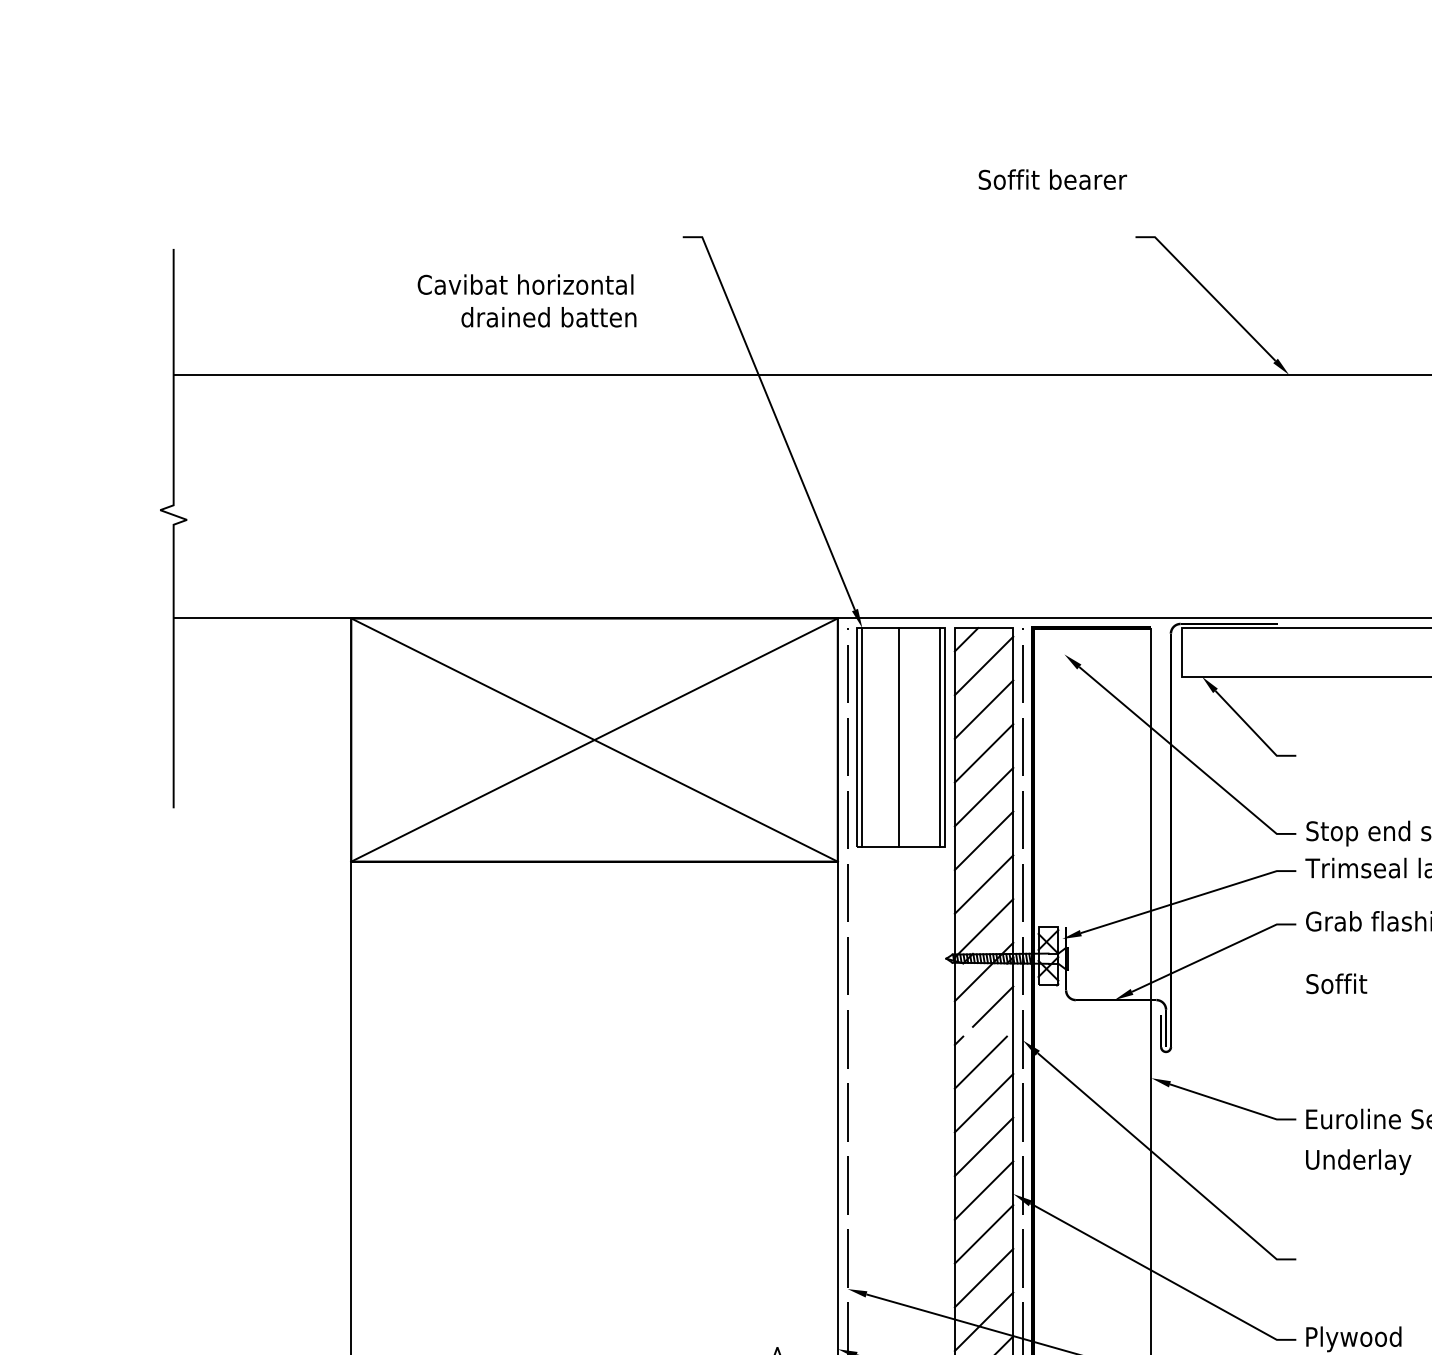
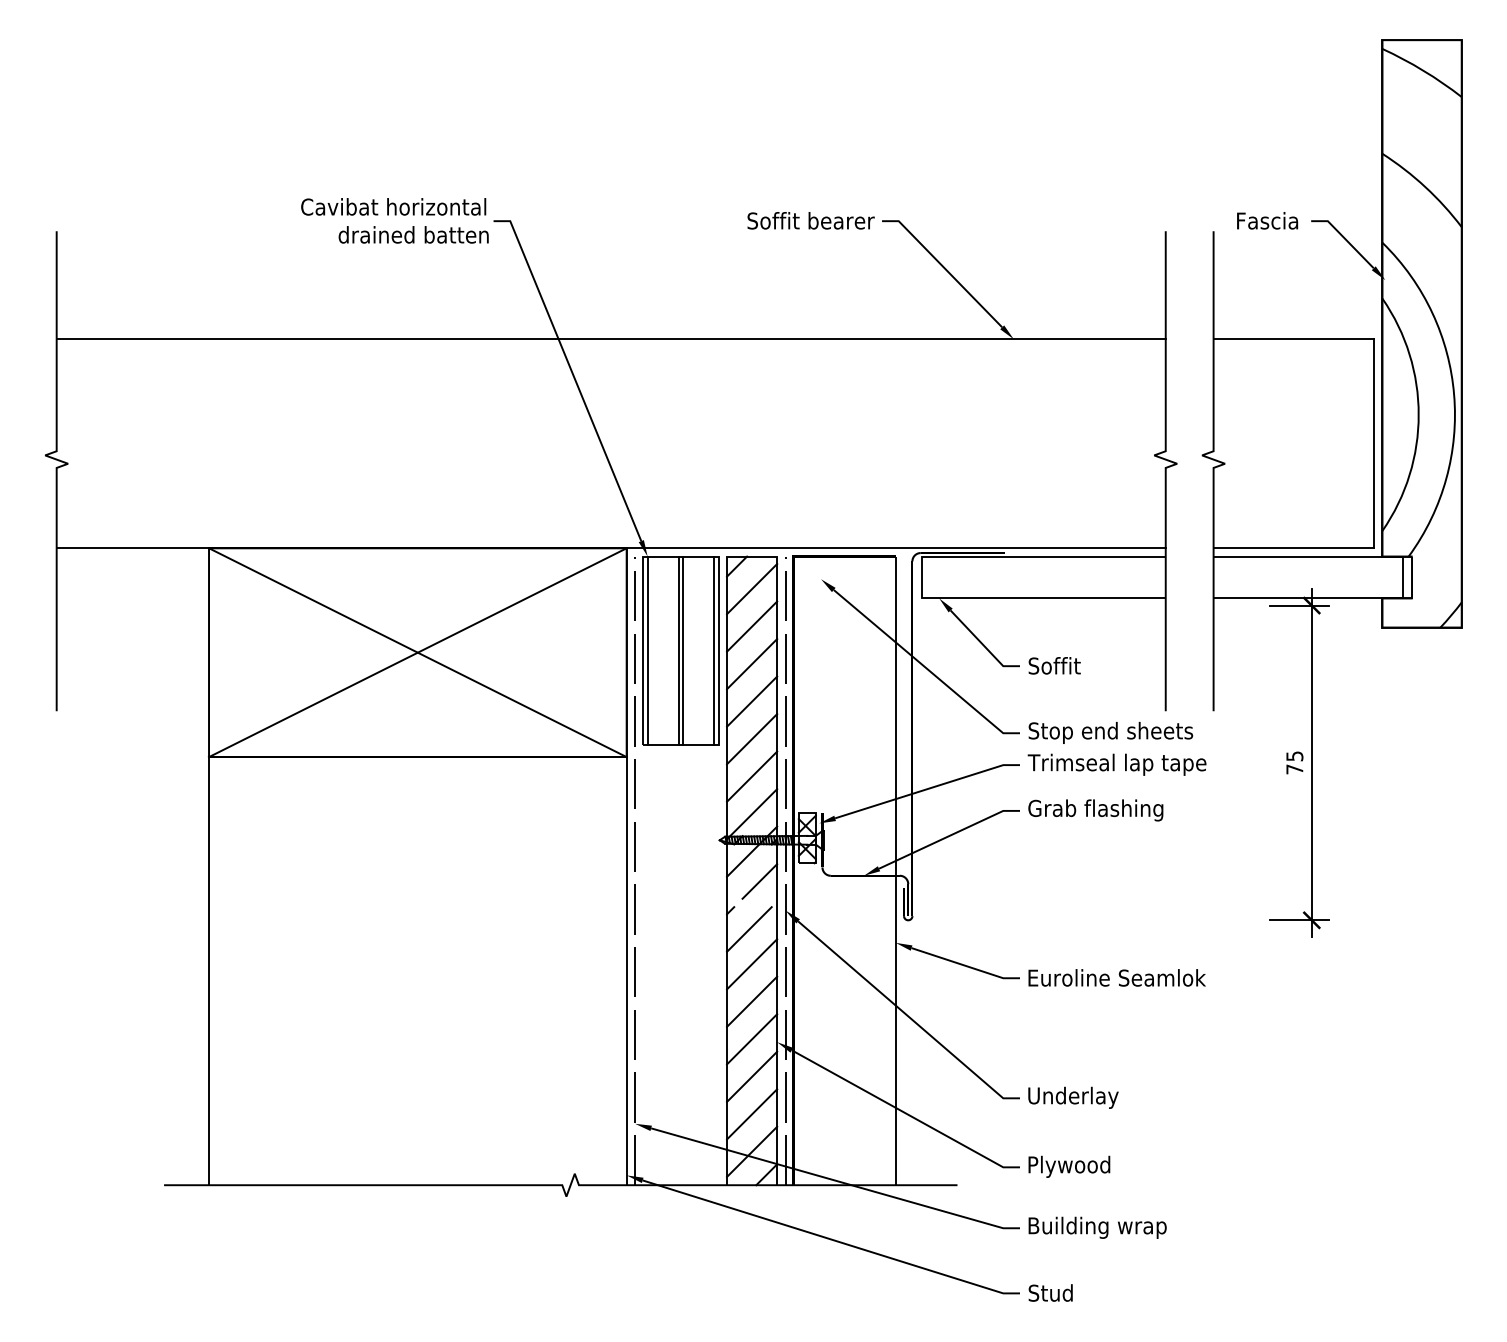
text: (1052, 179) -> (810, 220), moved
text: (526, 300) -> (394, 220), moved
line: (904, 737) -> (683, 650), added
text: (1336, 983) -> (1054, 665), moved
text: (1358, 1161) -> (1073, 1097), moved

